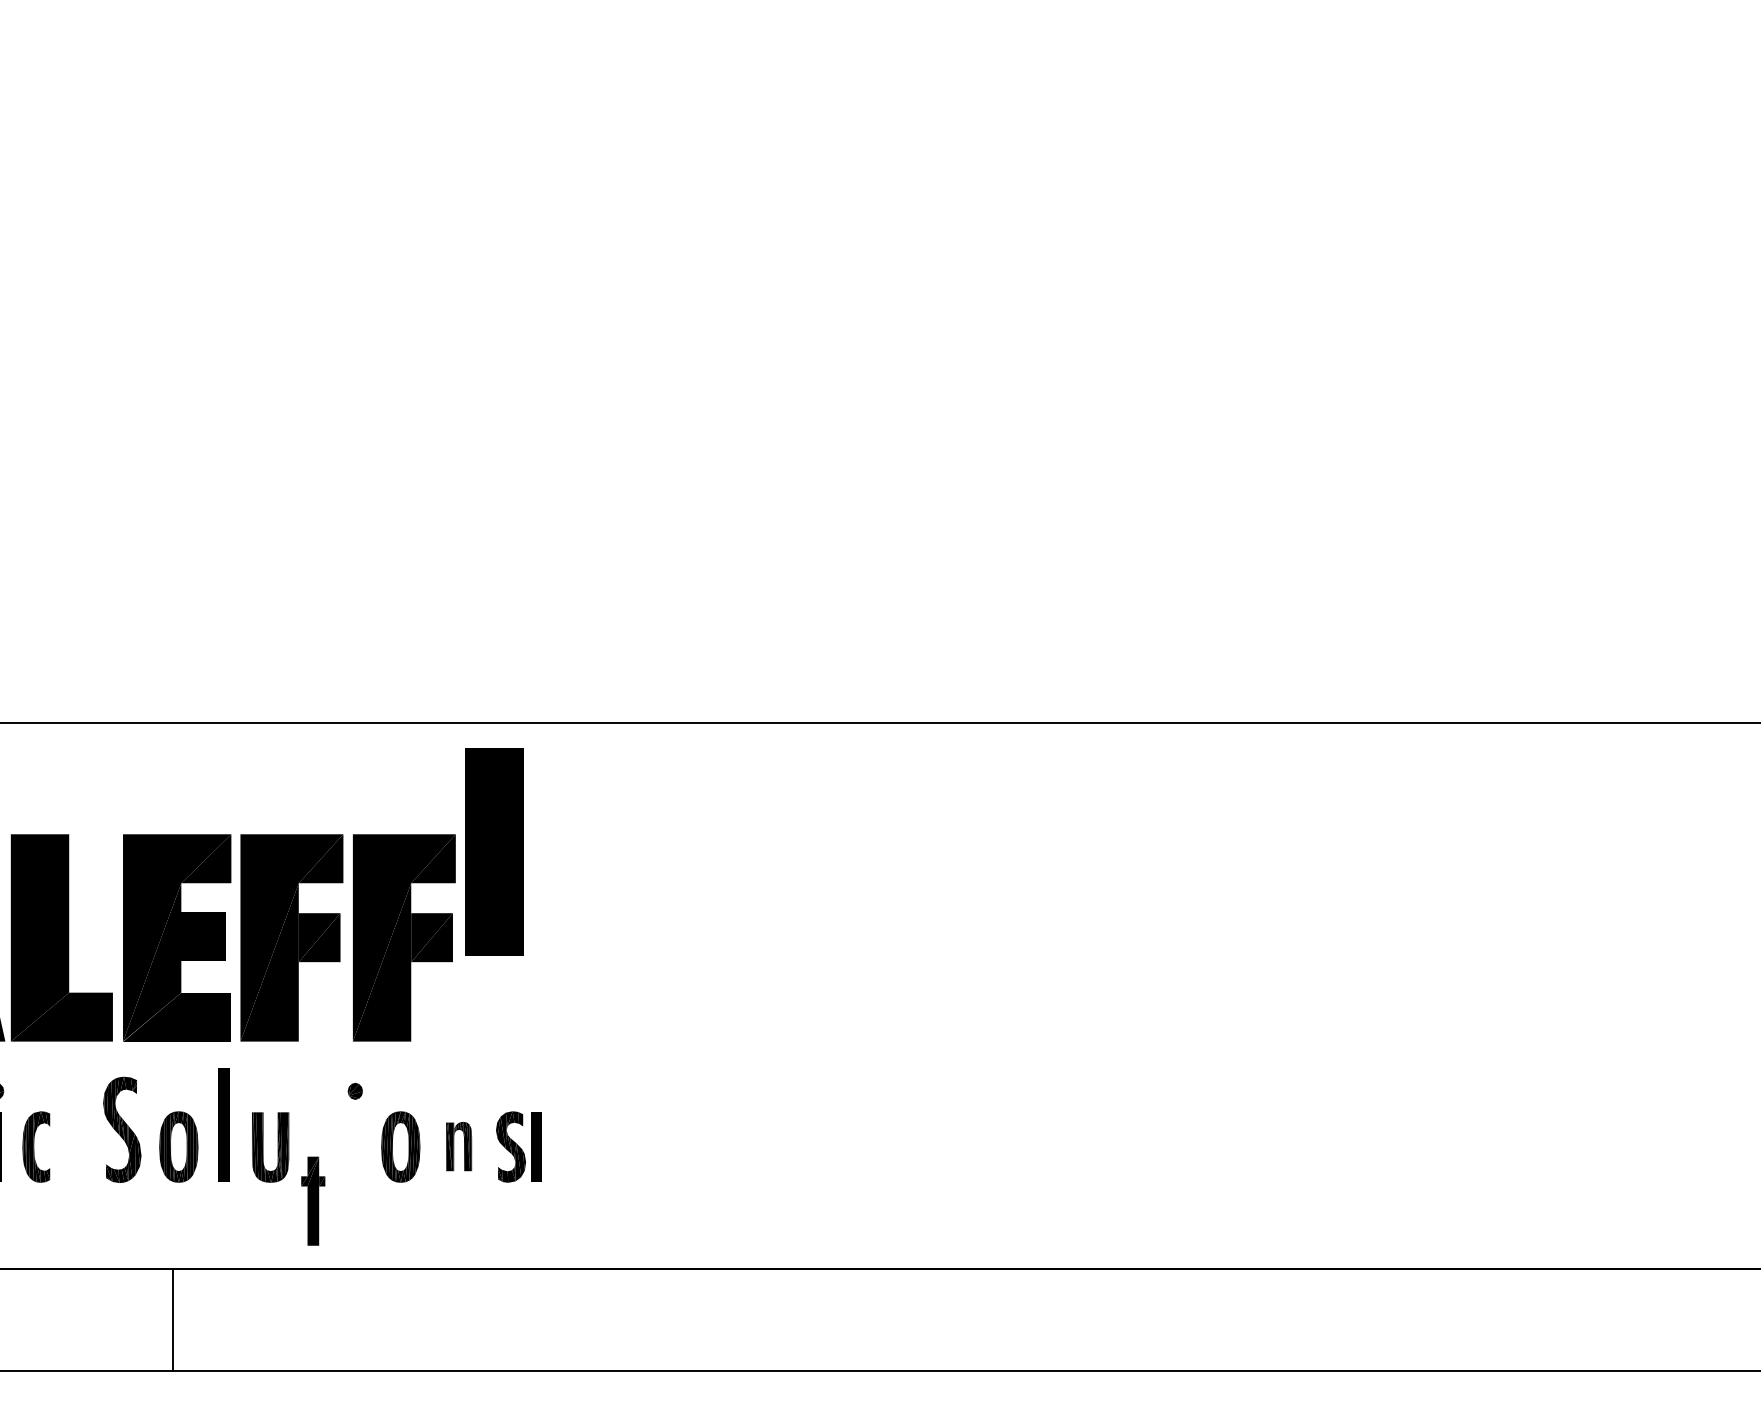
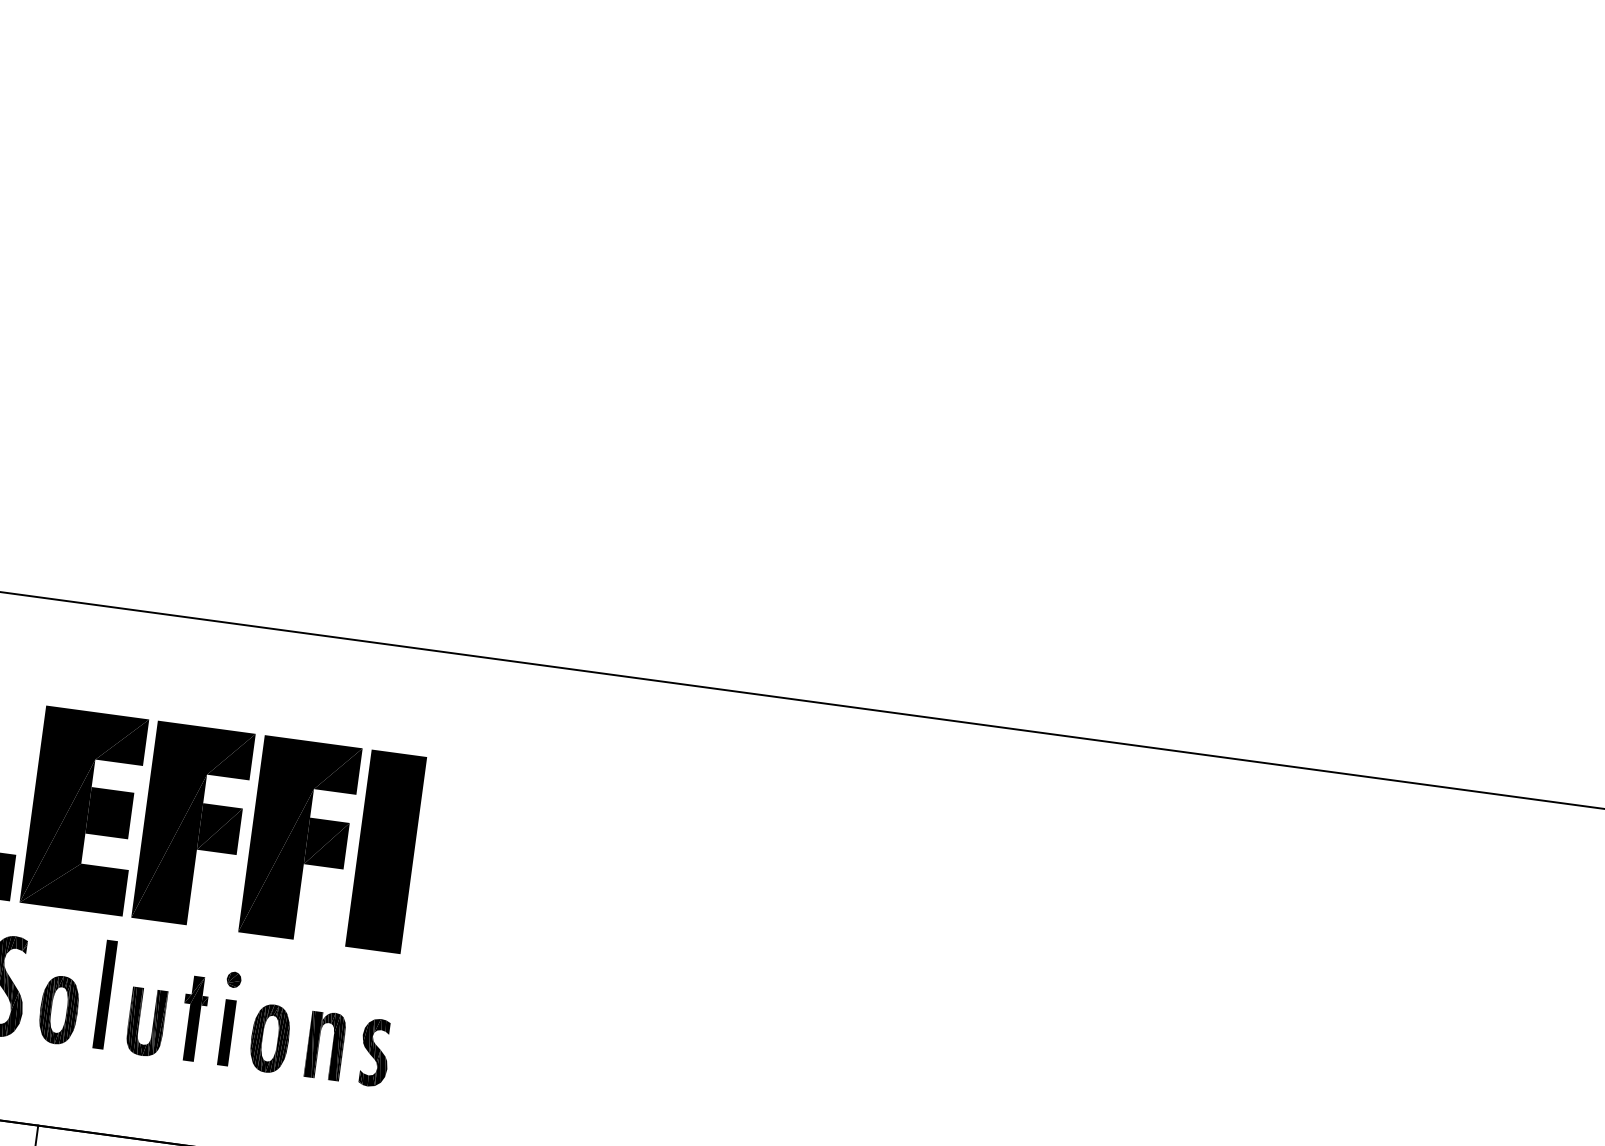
part: (494, 851) -> (386, 851), moved
part: (458, 1146) -> (325, 1045), size x1.43
part: (536, 1146) -> (227, 1032), moved
part: (313, 1200) -> (194, 1018), moved

